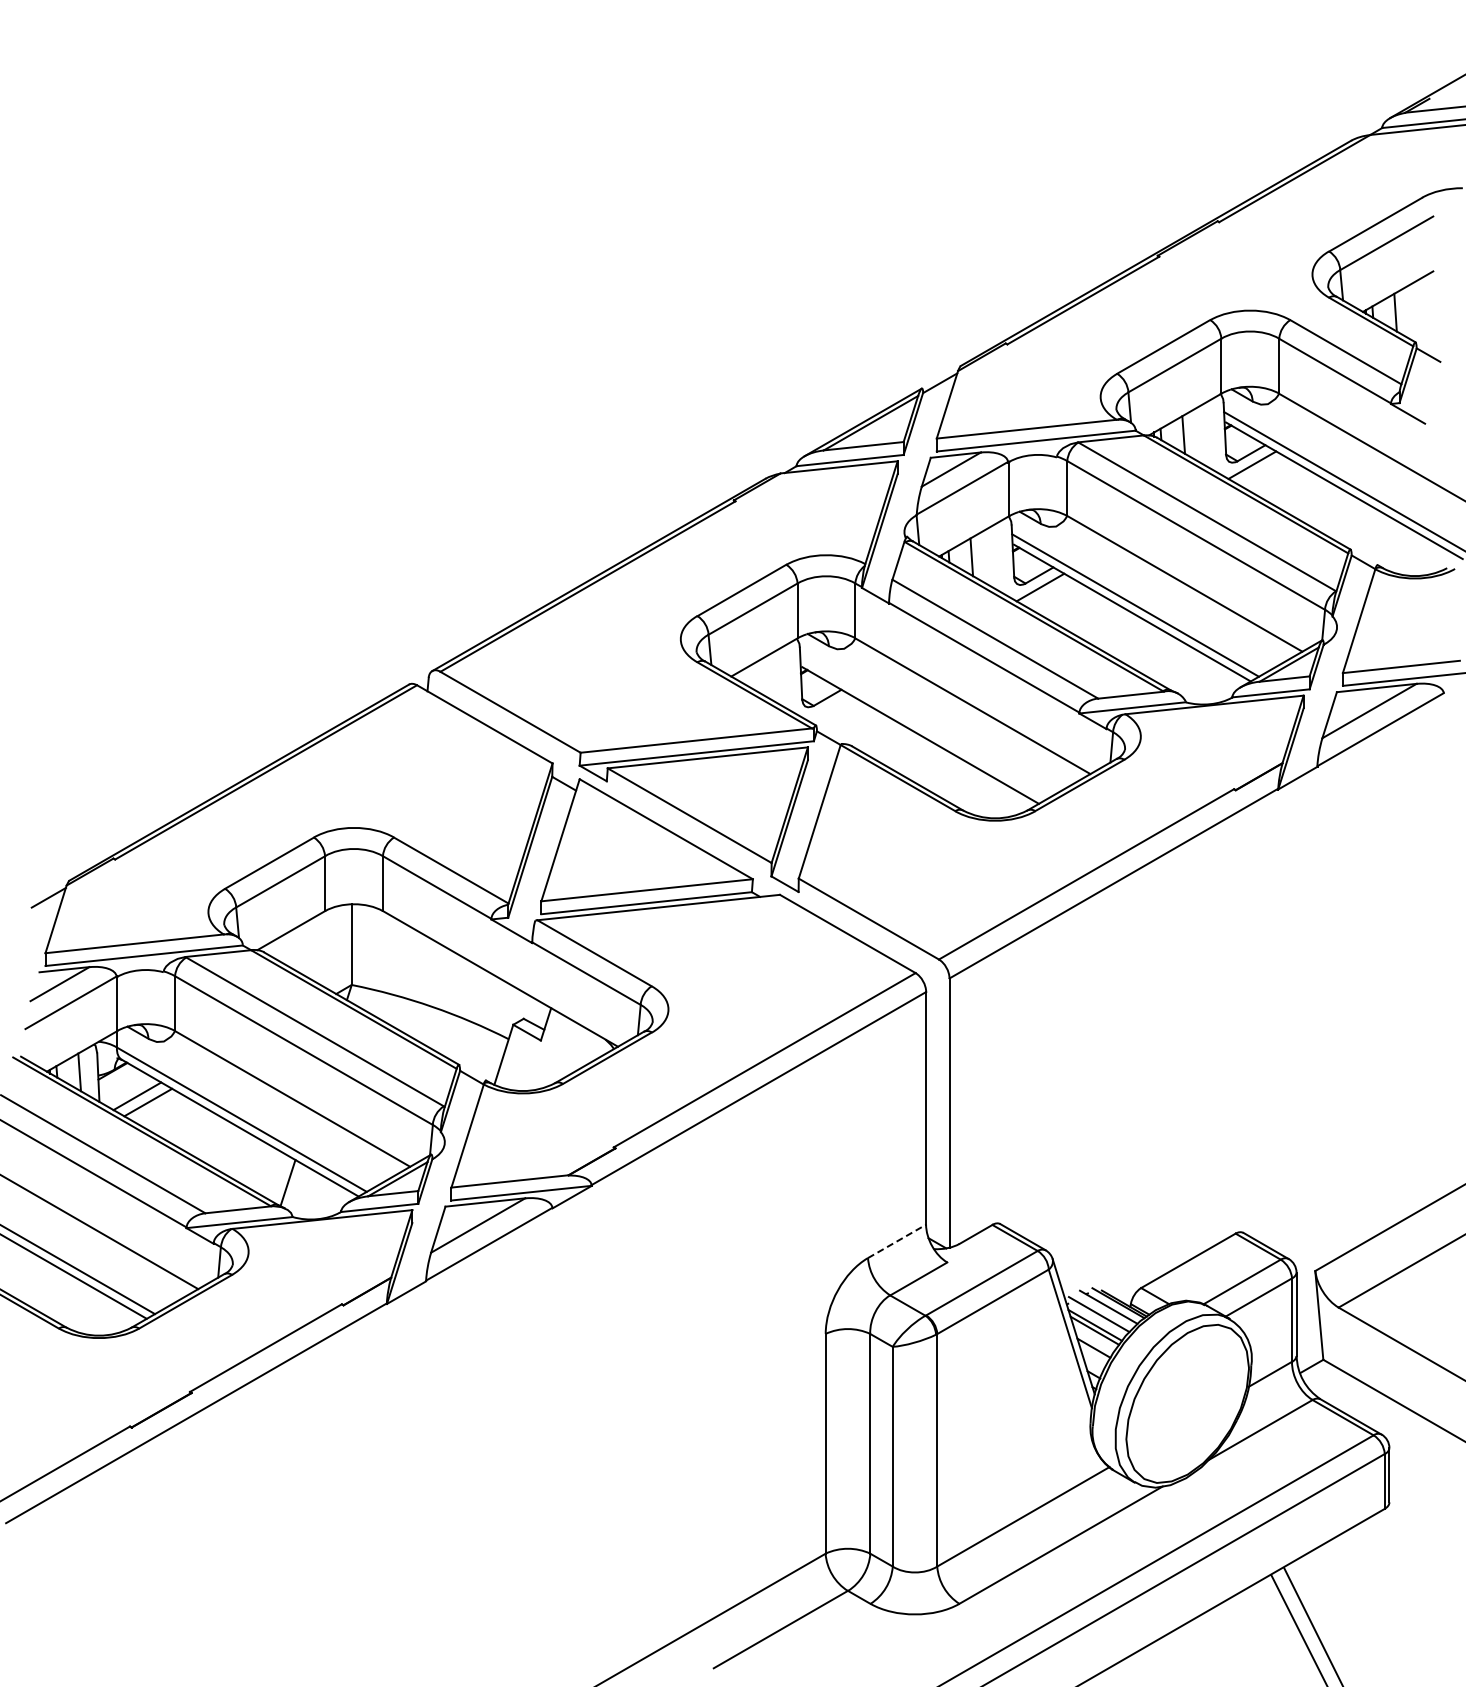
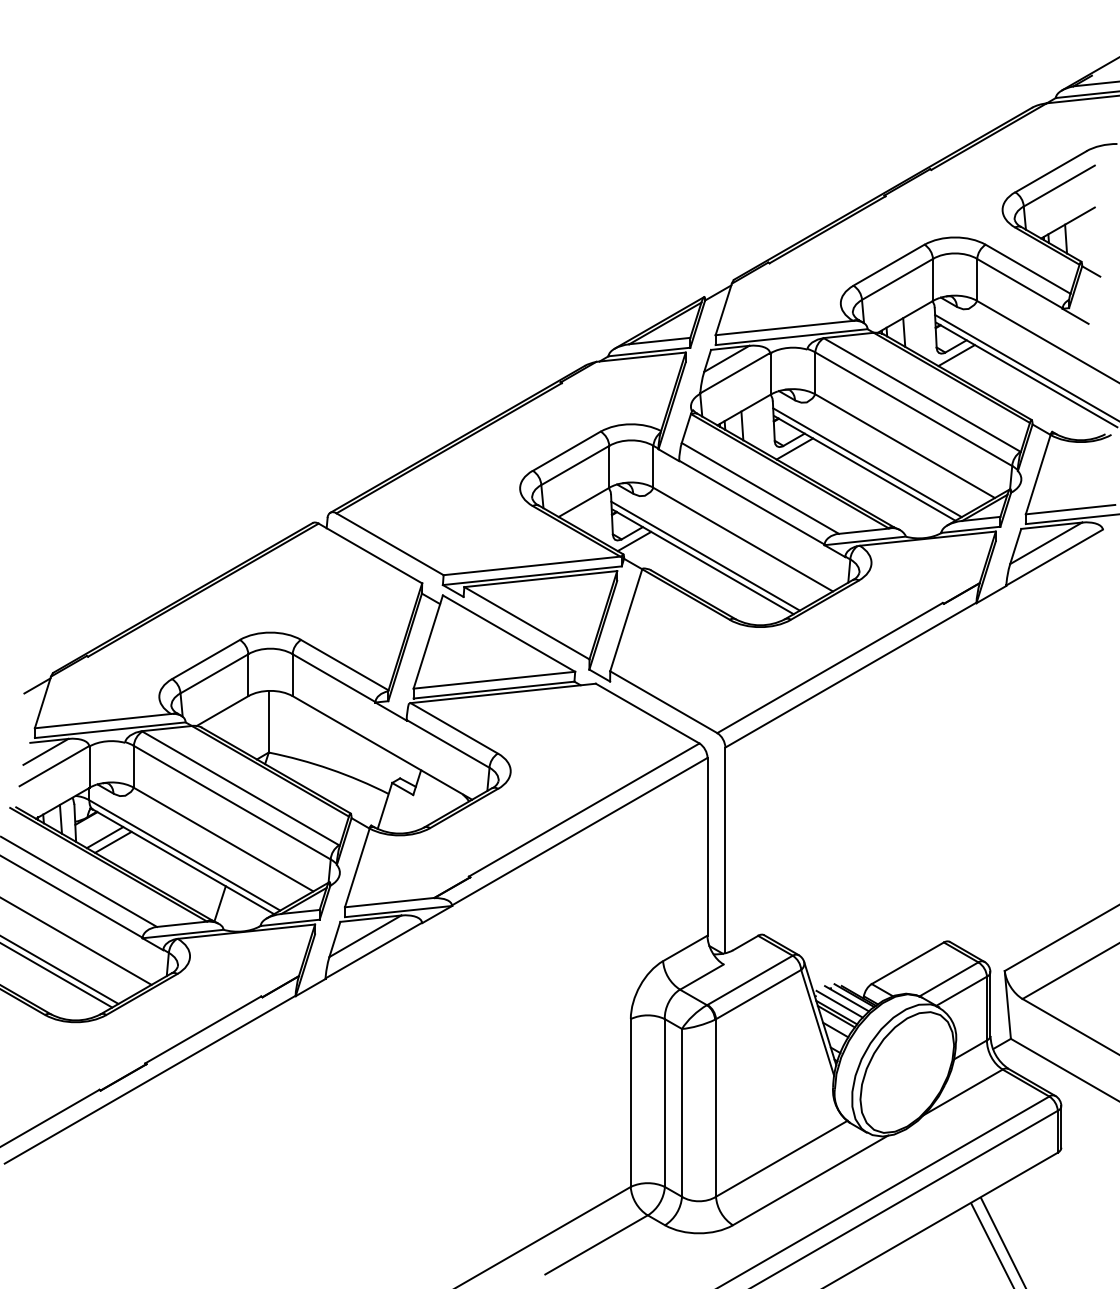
line: (830, 708) -> (634, 541), added
line: (923, 727) -> (705, 555), added
line: (897, 1241) -> (685, 948), dashed -> solid

